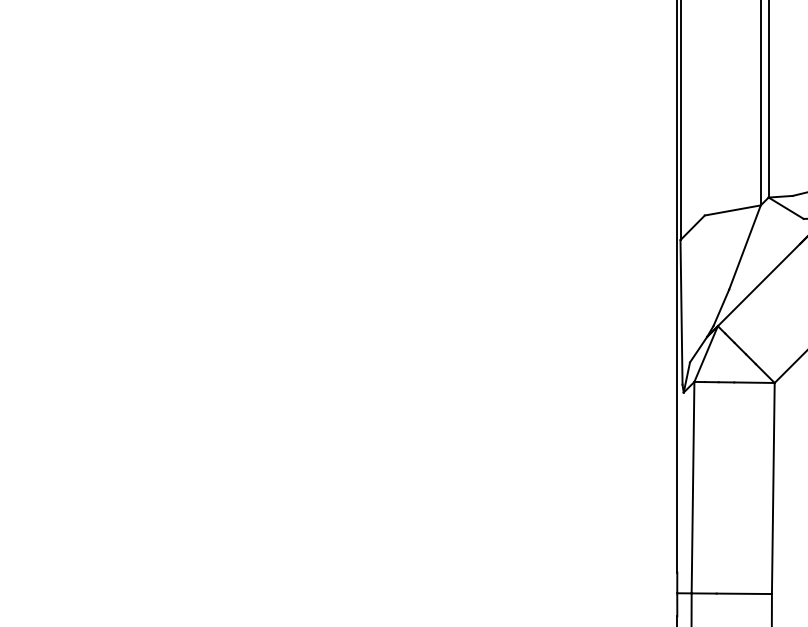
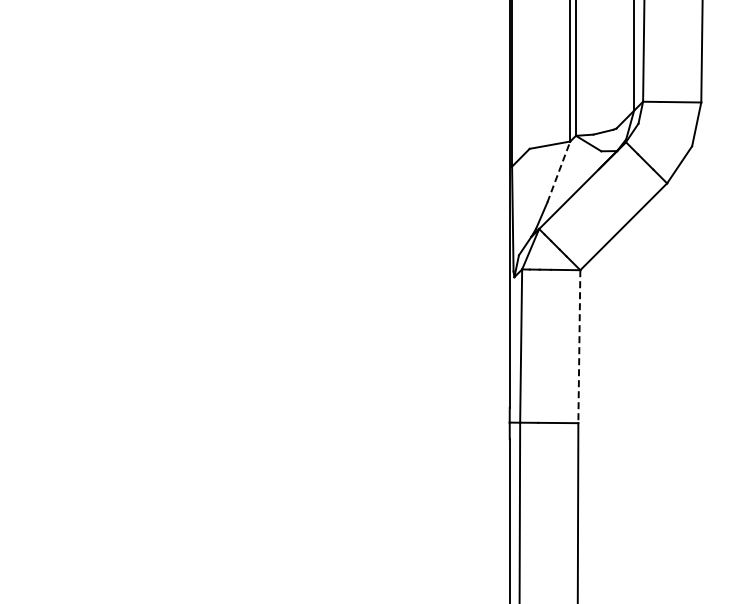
line: (744, 248) -> (558, 172), solid -> dashed
line: (773, 489) -> (579, 347), solid -> dashed

